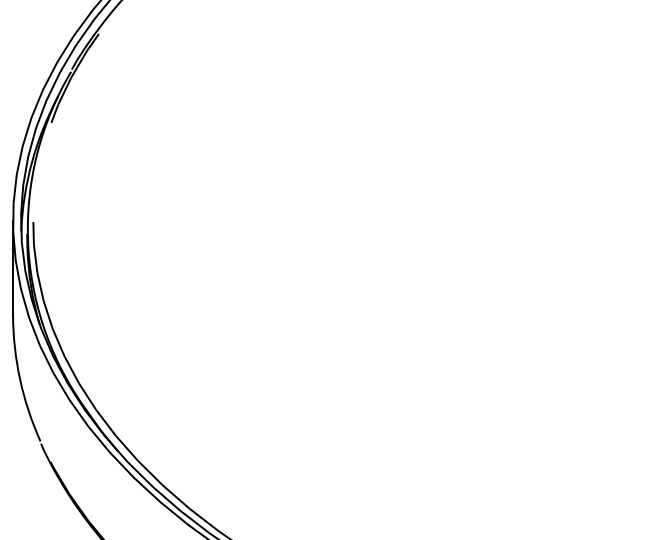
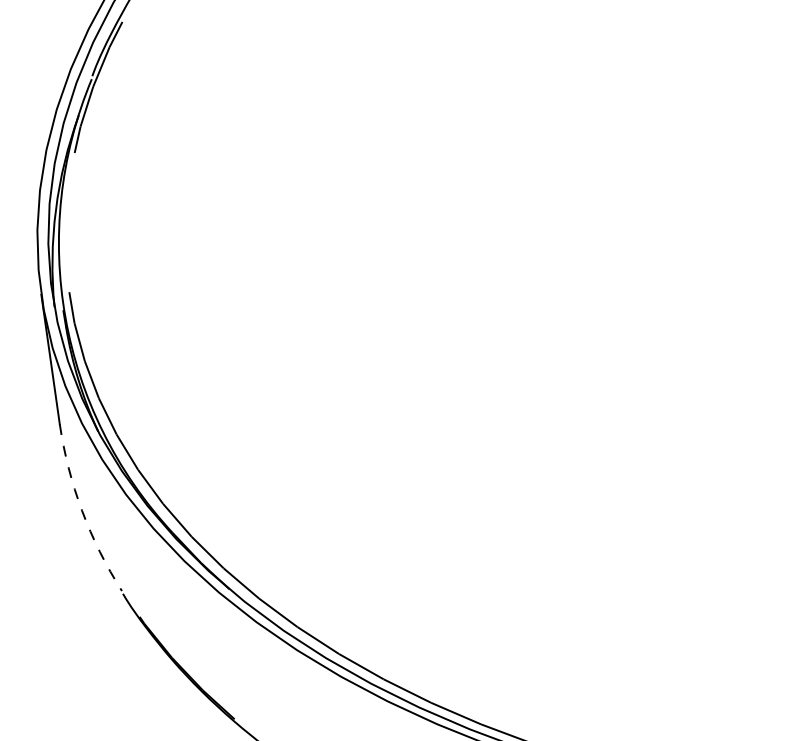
arc: (20, 380) -> (82, 511), solid -> dashed

